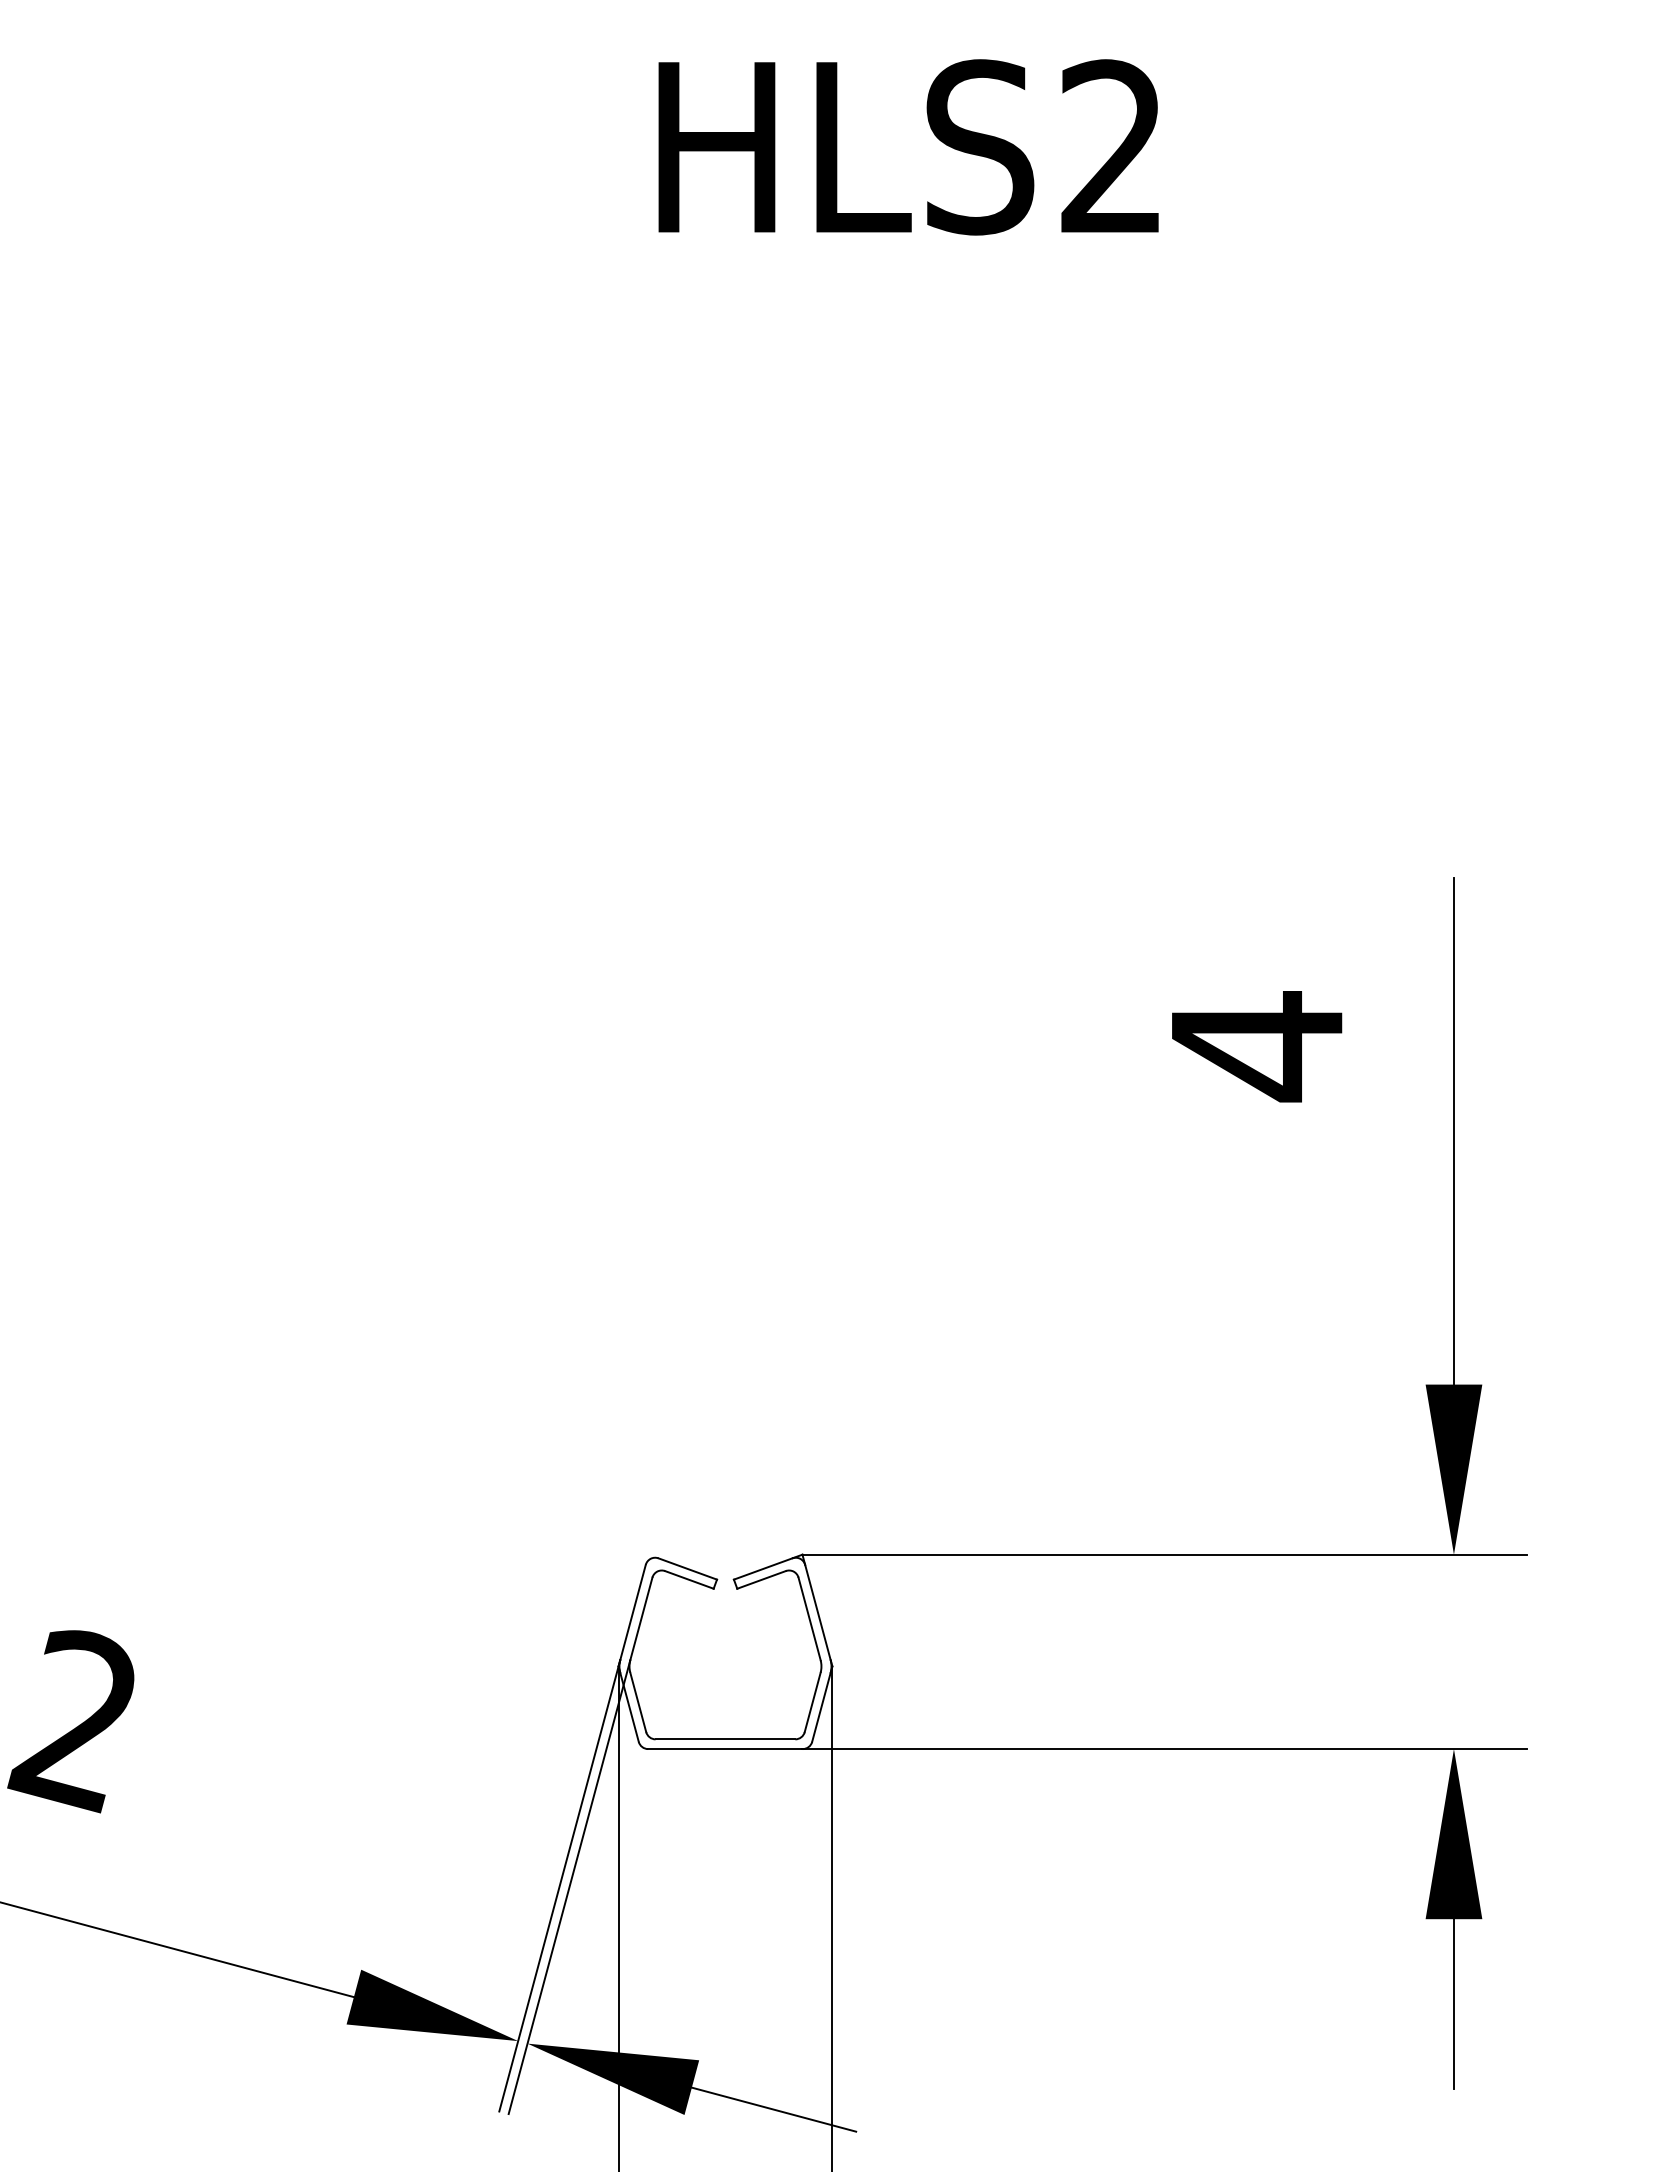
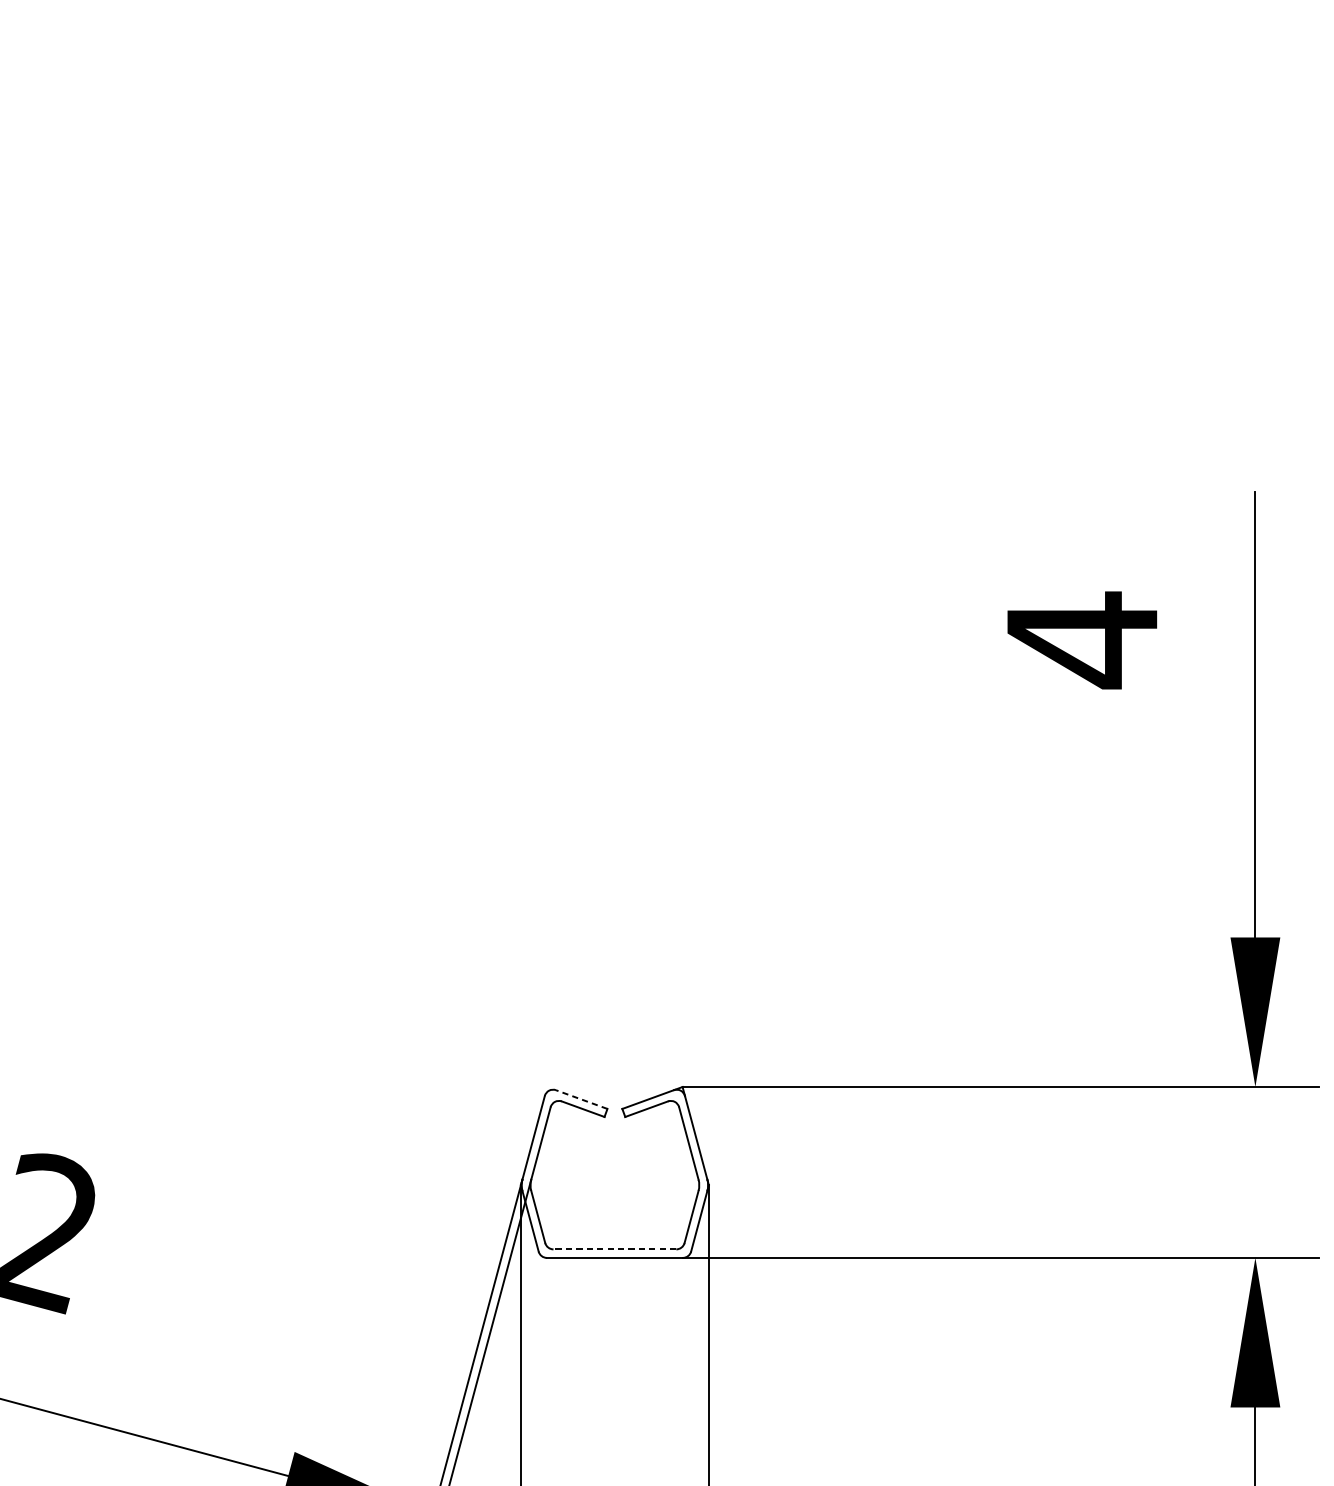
line: (687, 1568) -> (581, 1099), solid -> dashed
line: (725, 1739) -> (614, 1249), solid -> dashed

